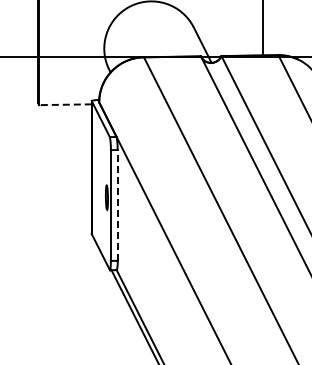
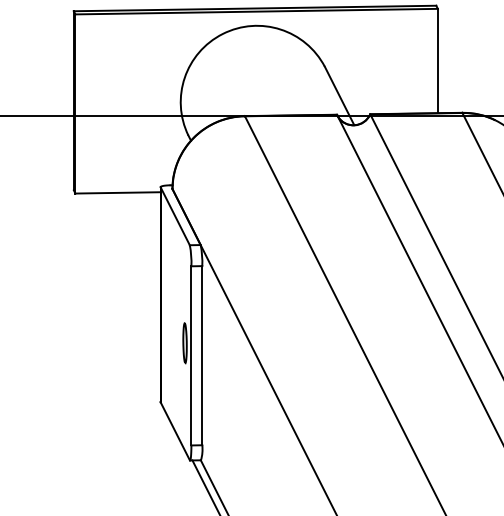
line: (64, 104) -> (116, 192), dashed -> solid
line: (117, 204) -> (202, 354), dashed -> solid

